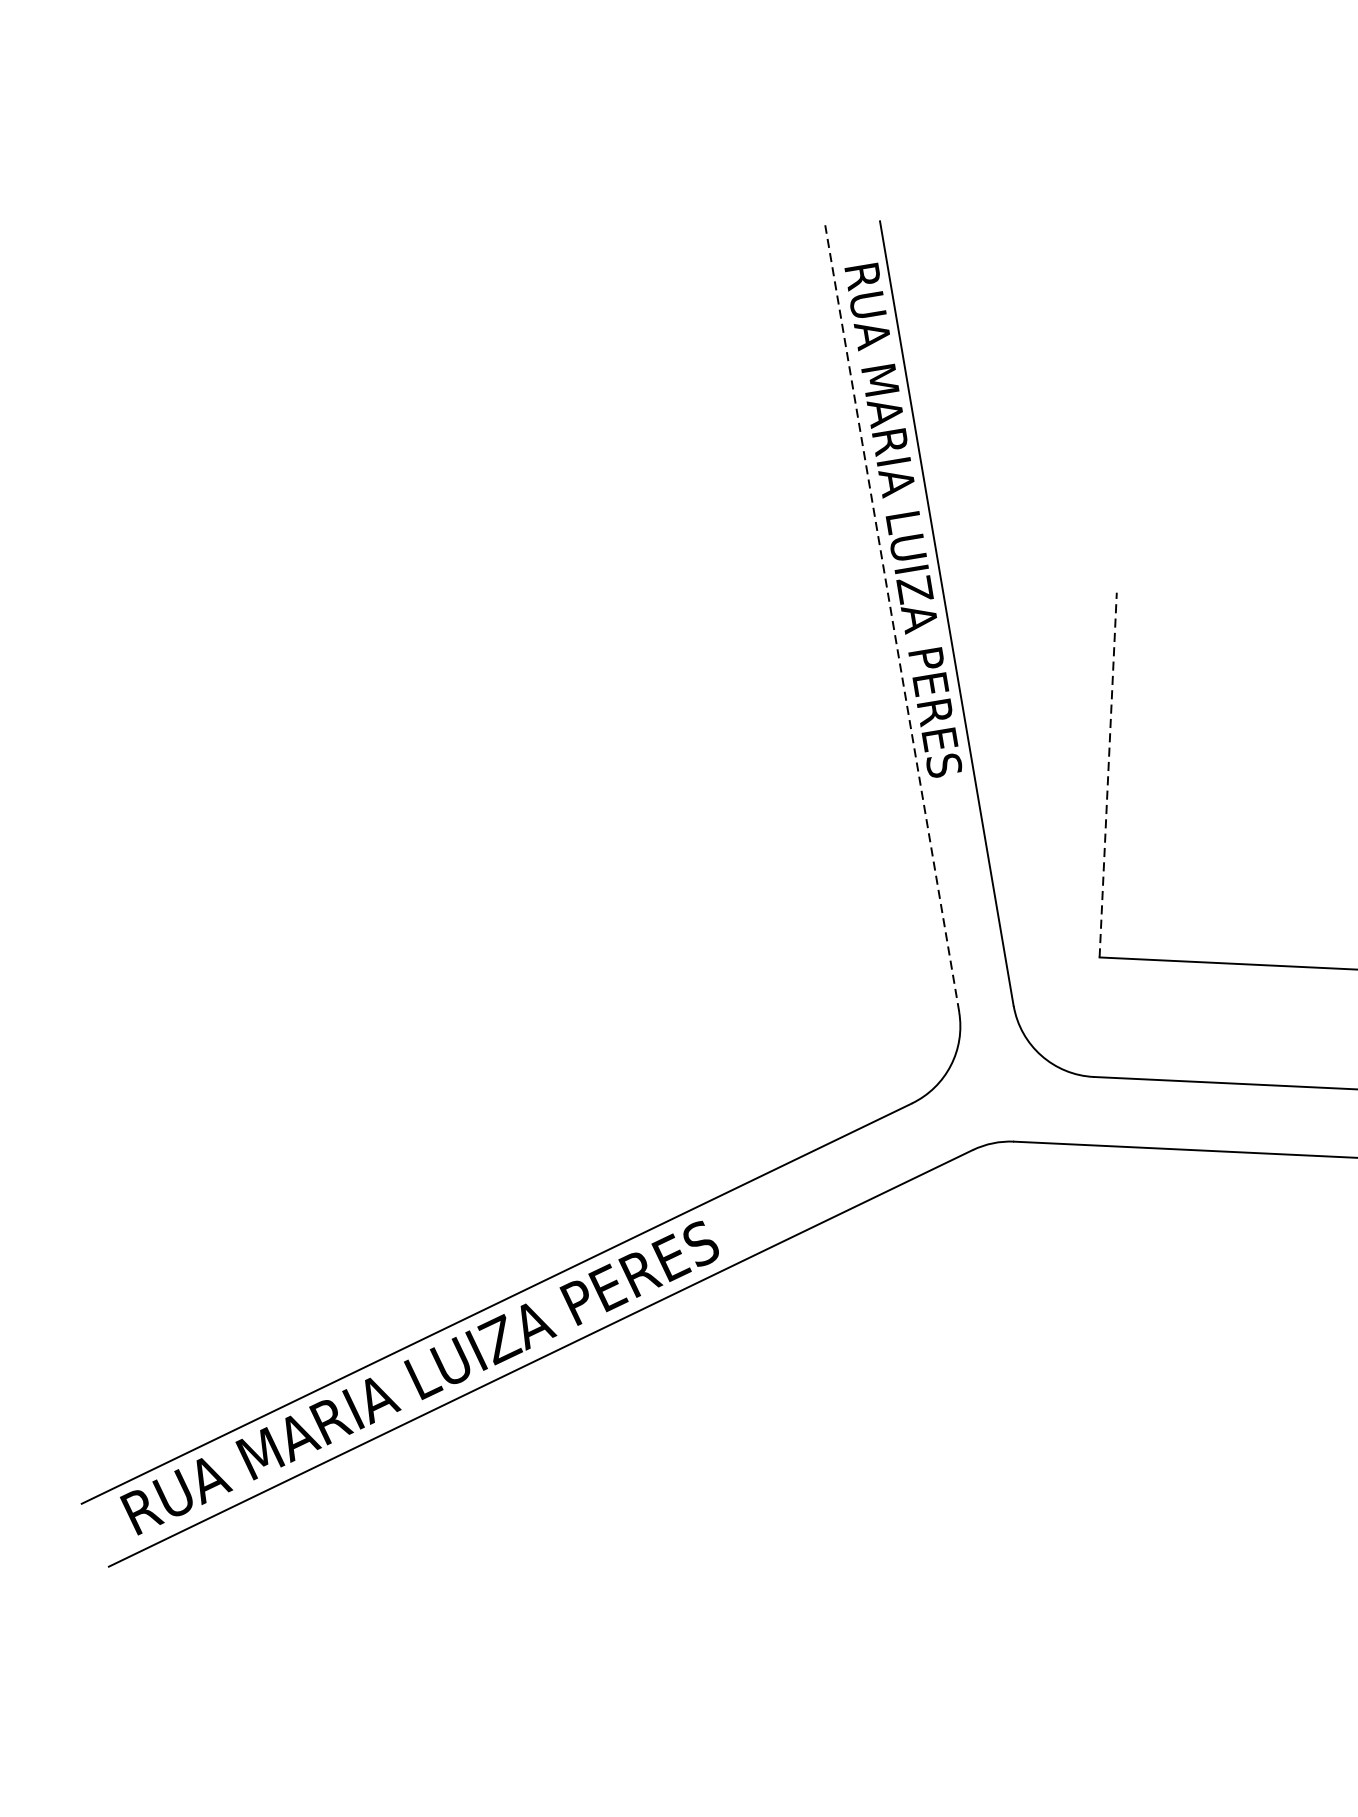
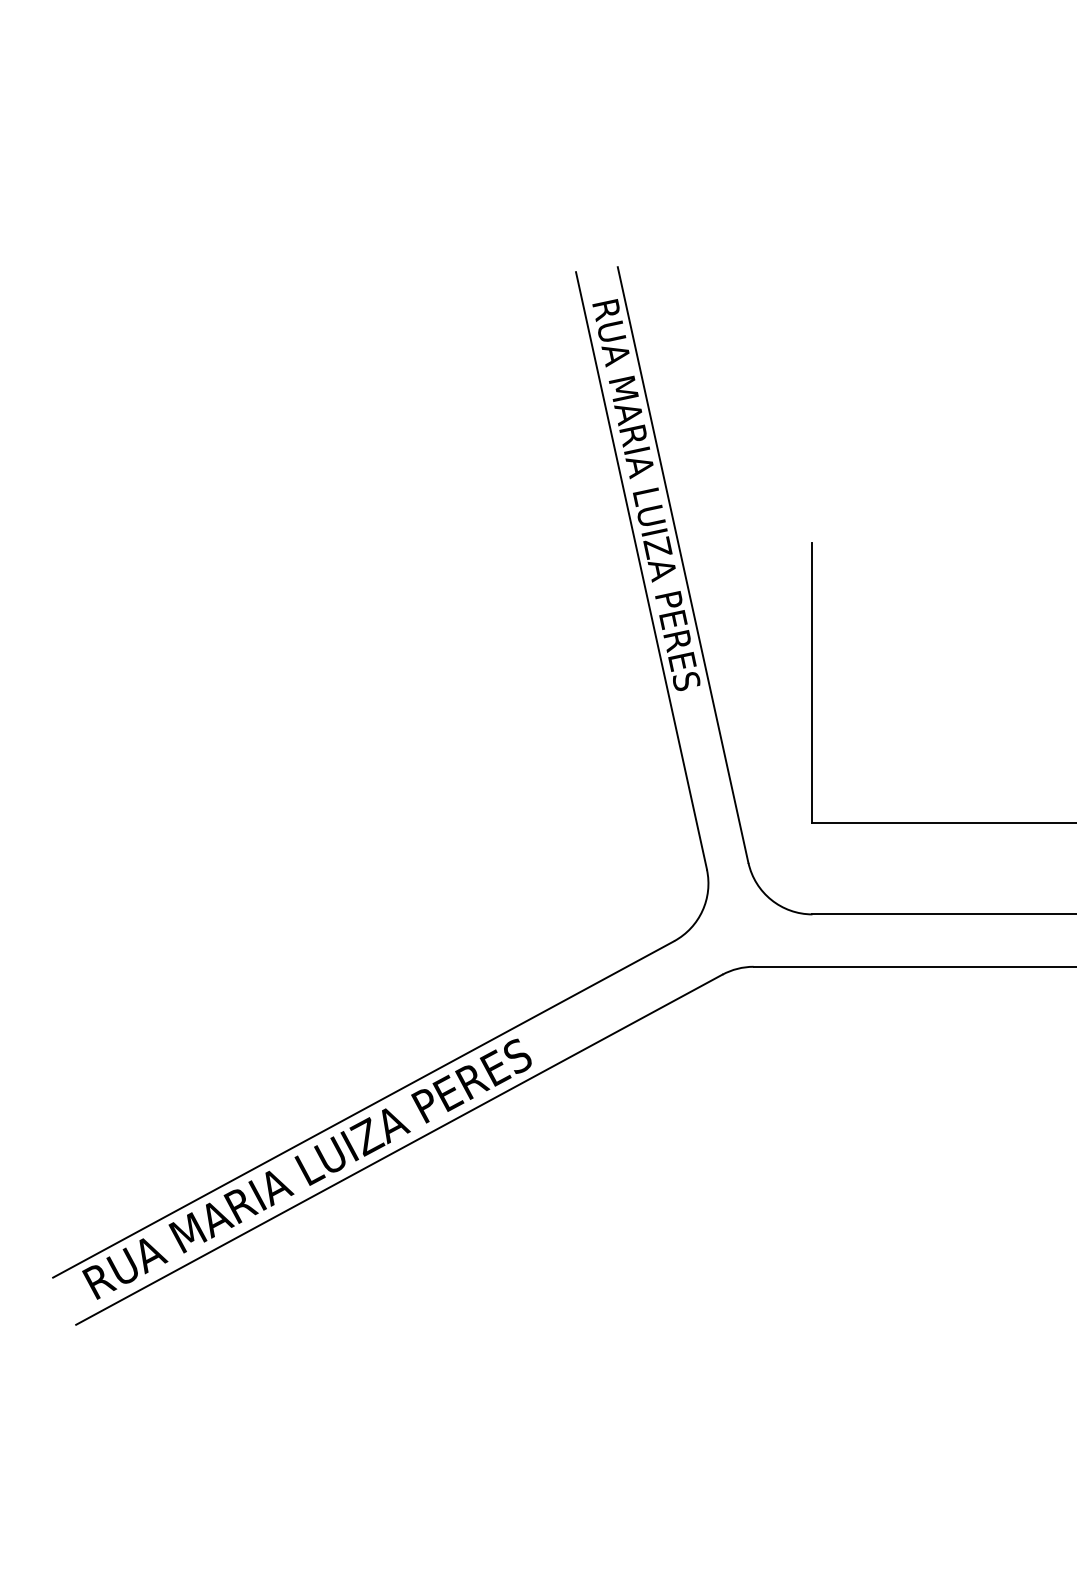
line: (892, 618) -> (641, 570), dashed -> solid
line: (1108, 774) -> (812, 682), dashed -> solid

